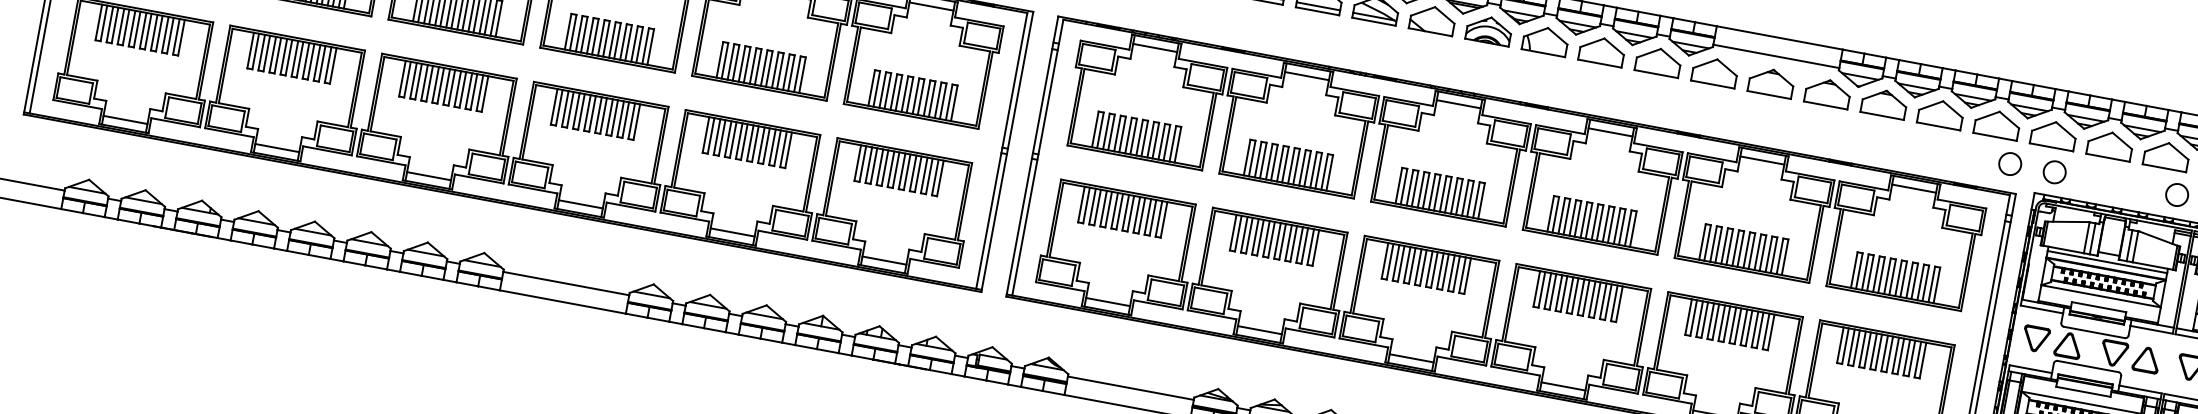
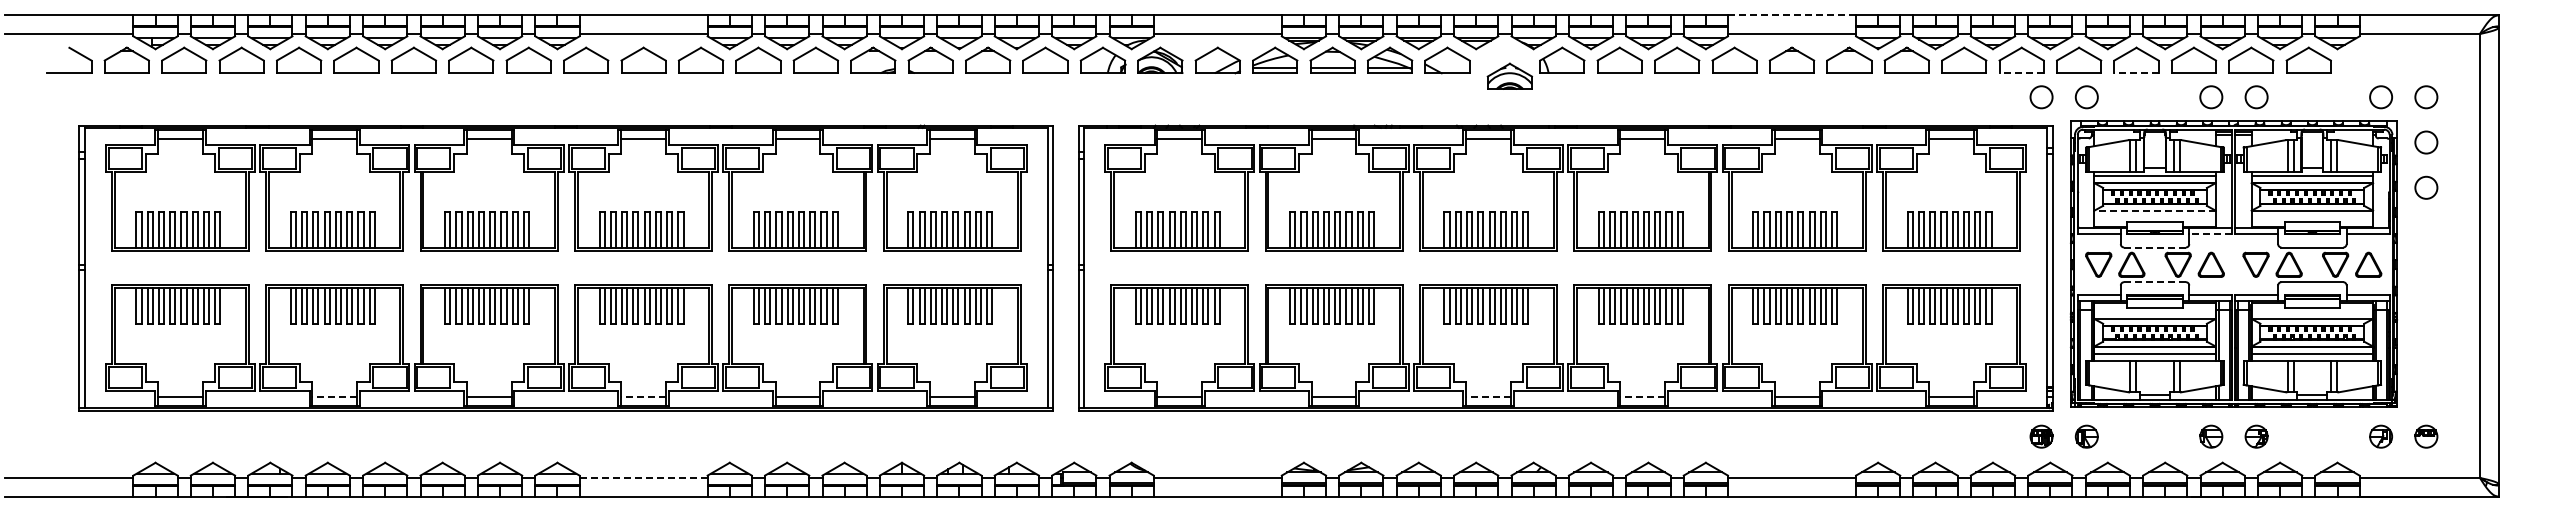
part: (1489, 29) -> (1509, 75), moved
line: (1779, 38) -> (1791, 15), solid -> dashed
line: (1994, 137) -> (2021, 73), solid -> dashed
line: (277, 148) -> (334, 397), solid -> dashed
line: (2107, 157) -> (2136, 73), solid -> dashed
line: (580, 204) -> (643, 397), solid -> dashed
line: (567, 283) -> (644, 477), solid -> dashed
line: (2101, 296) -> (2155, 210), solid -> dashed
line: (2151, 329) -> (2210, 234), solid -> dashed
line: (2094, 332) -> (2155, 247), solid -> dashed
line: (1410, 358) -> (1487, 397), solid -> dashed
line: (2088, 366) -> (2155, 282), solid -> dashed
line: (1563, 386) -> (1642, 397), solid -> dashed

